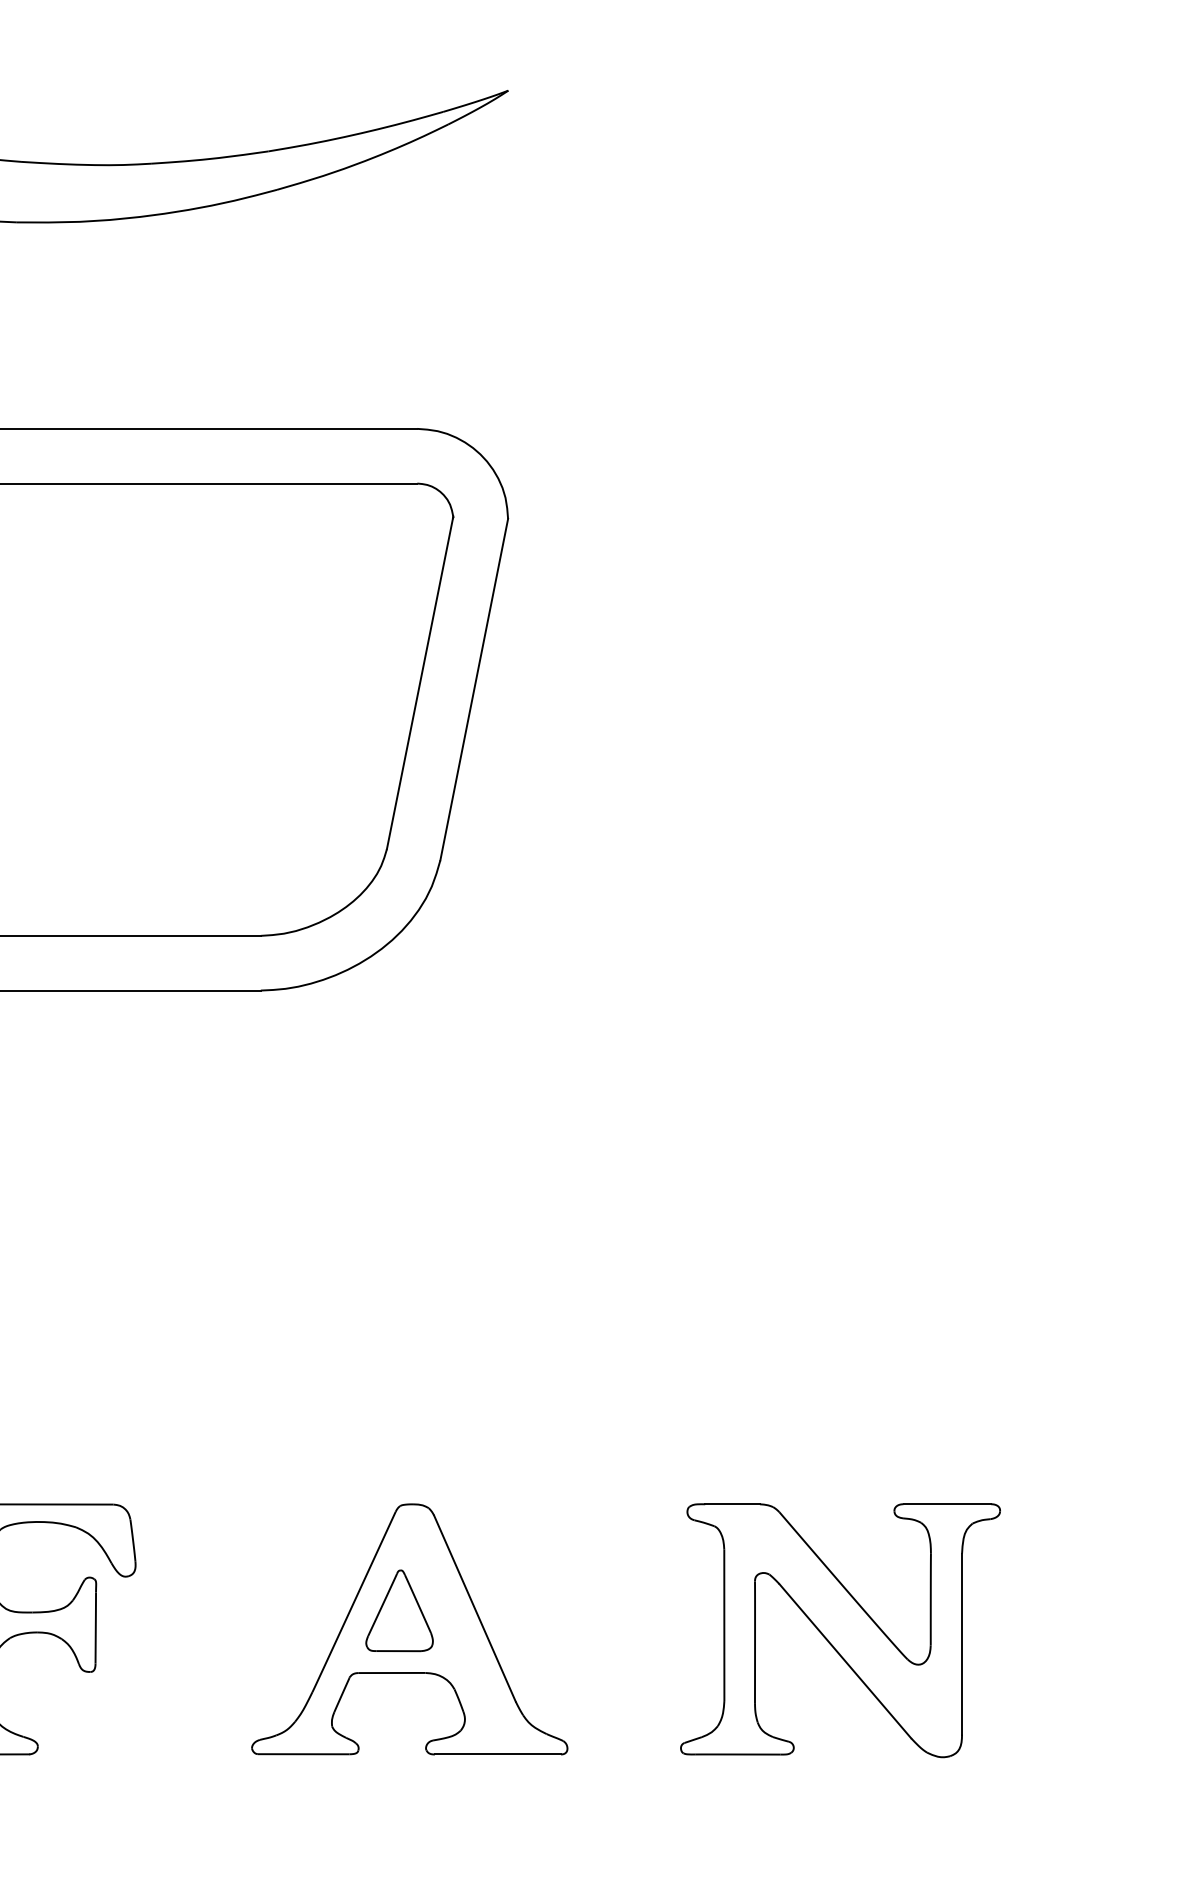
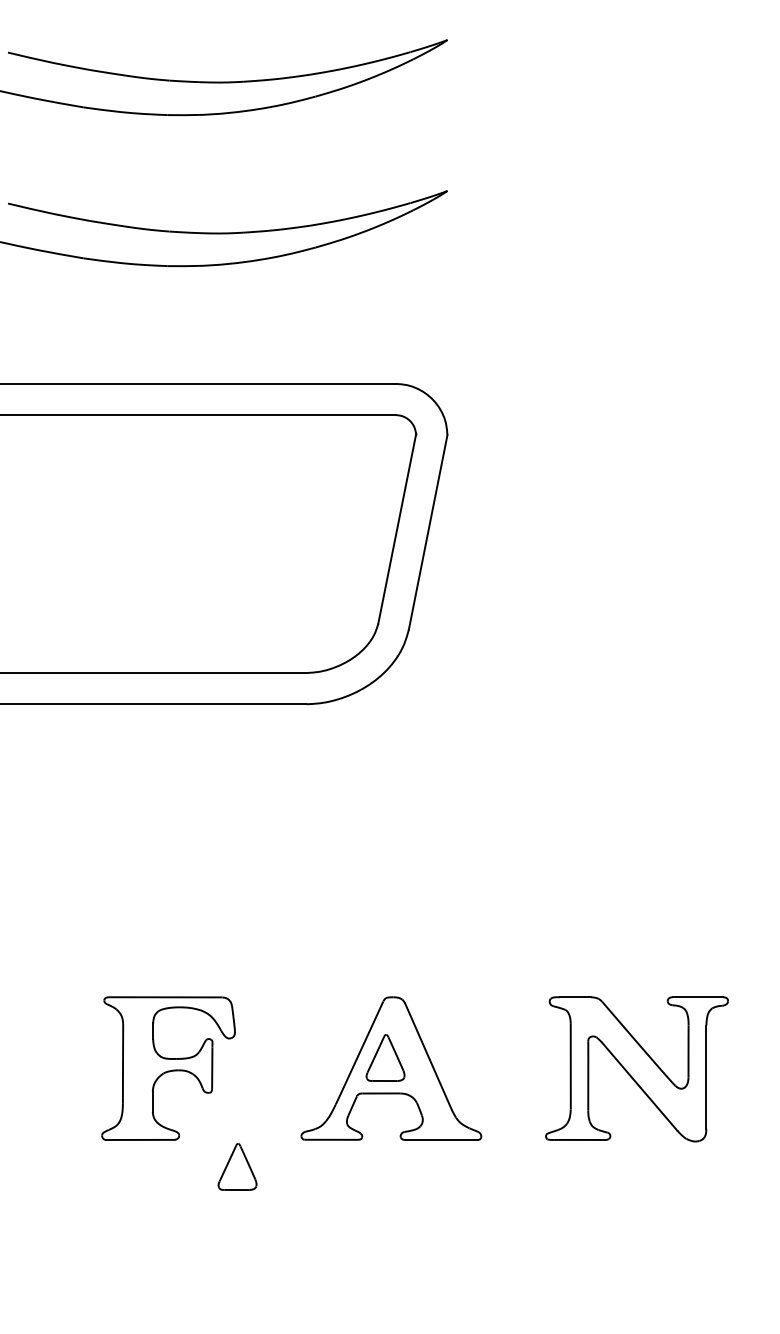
part: (140, 1801) -> (237, 1166), added

